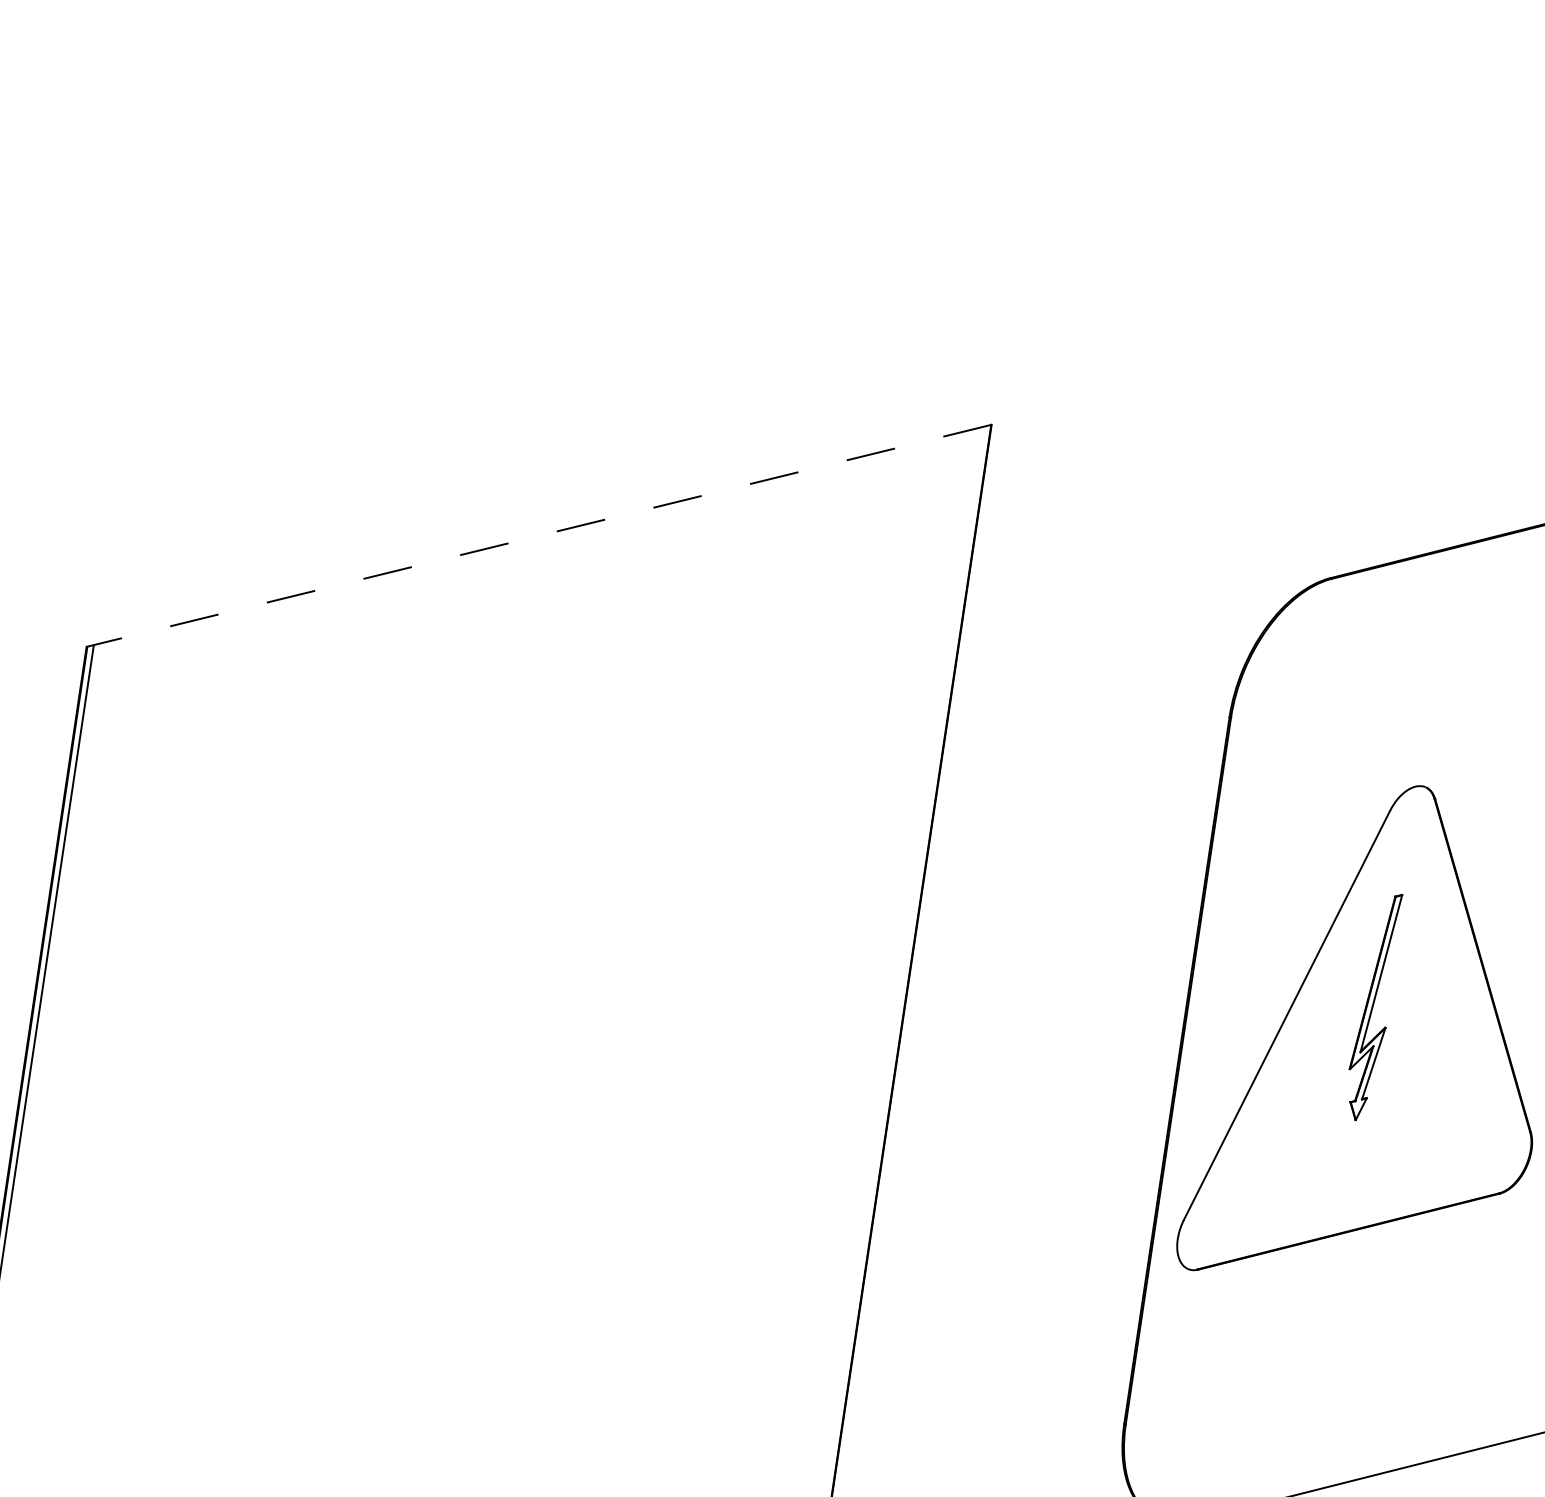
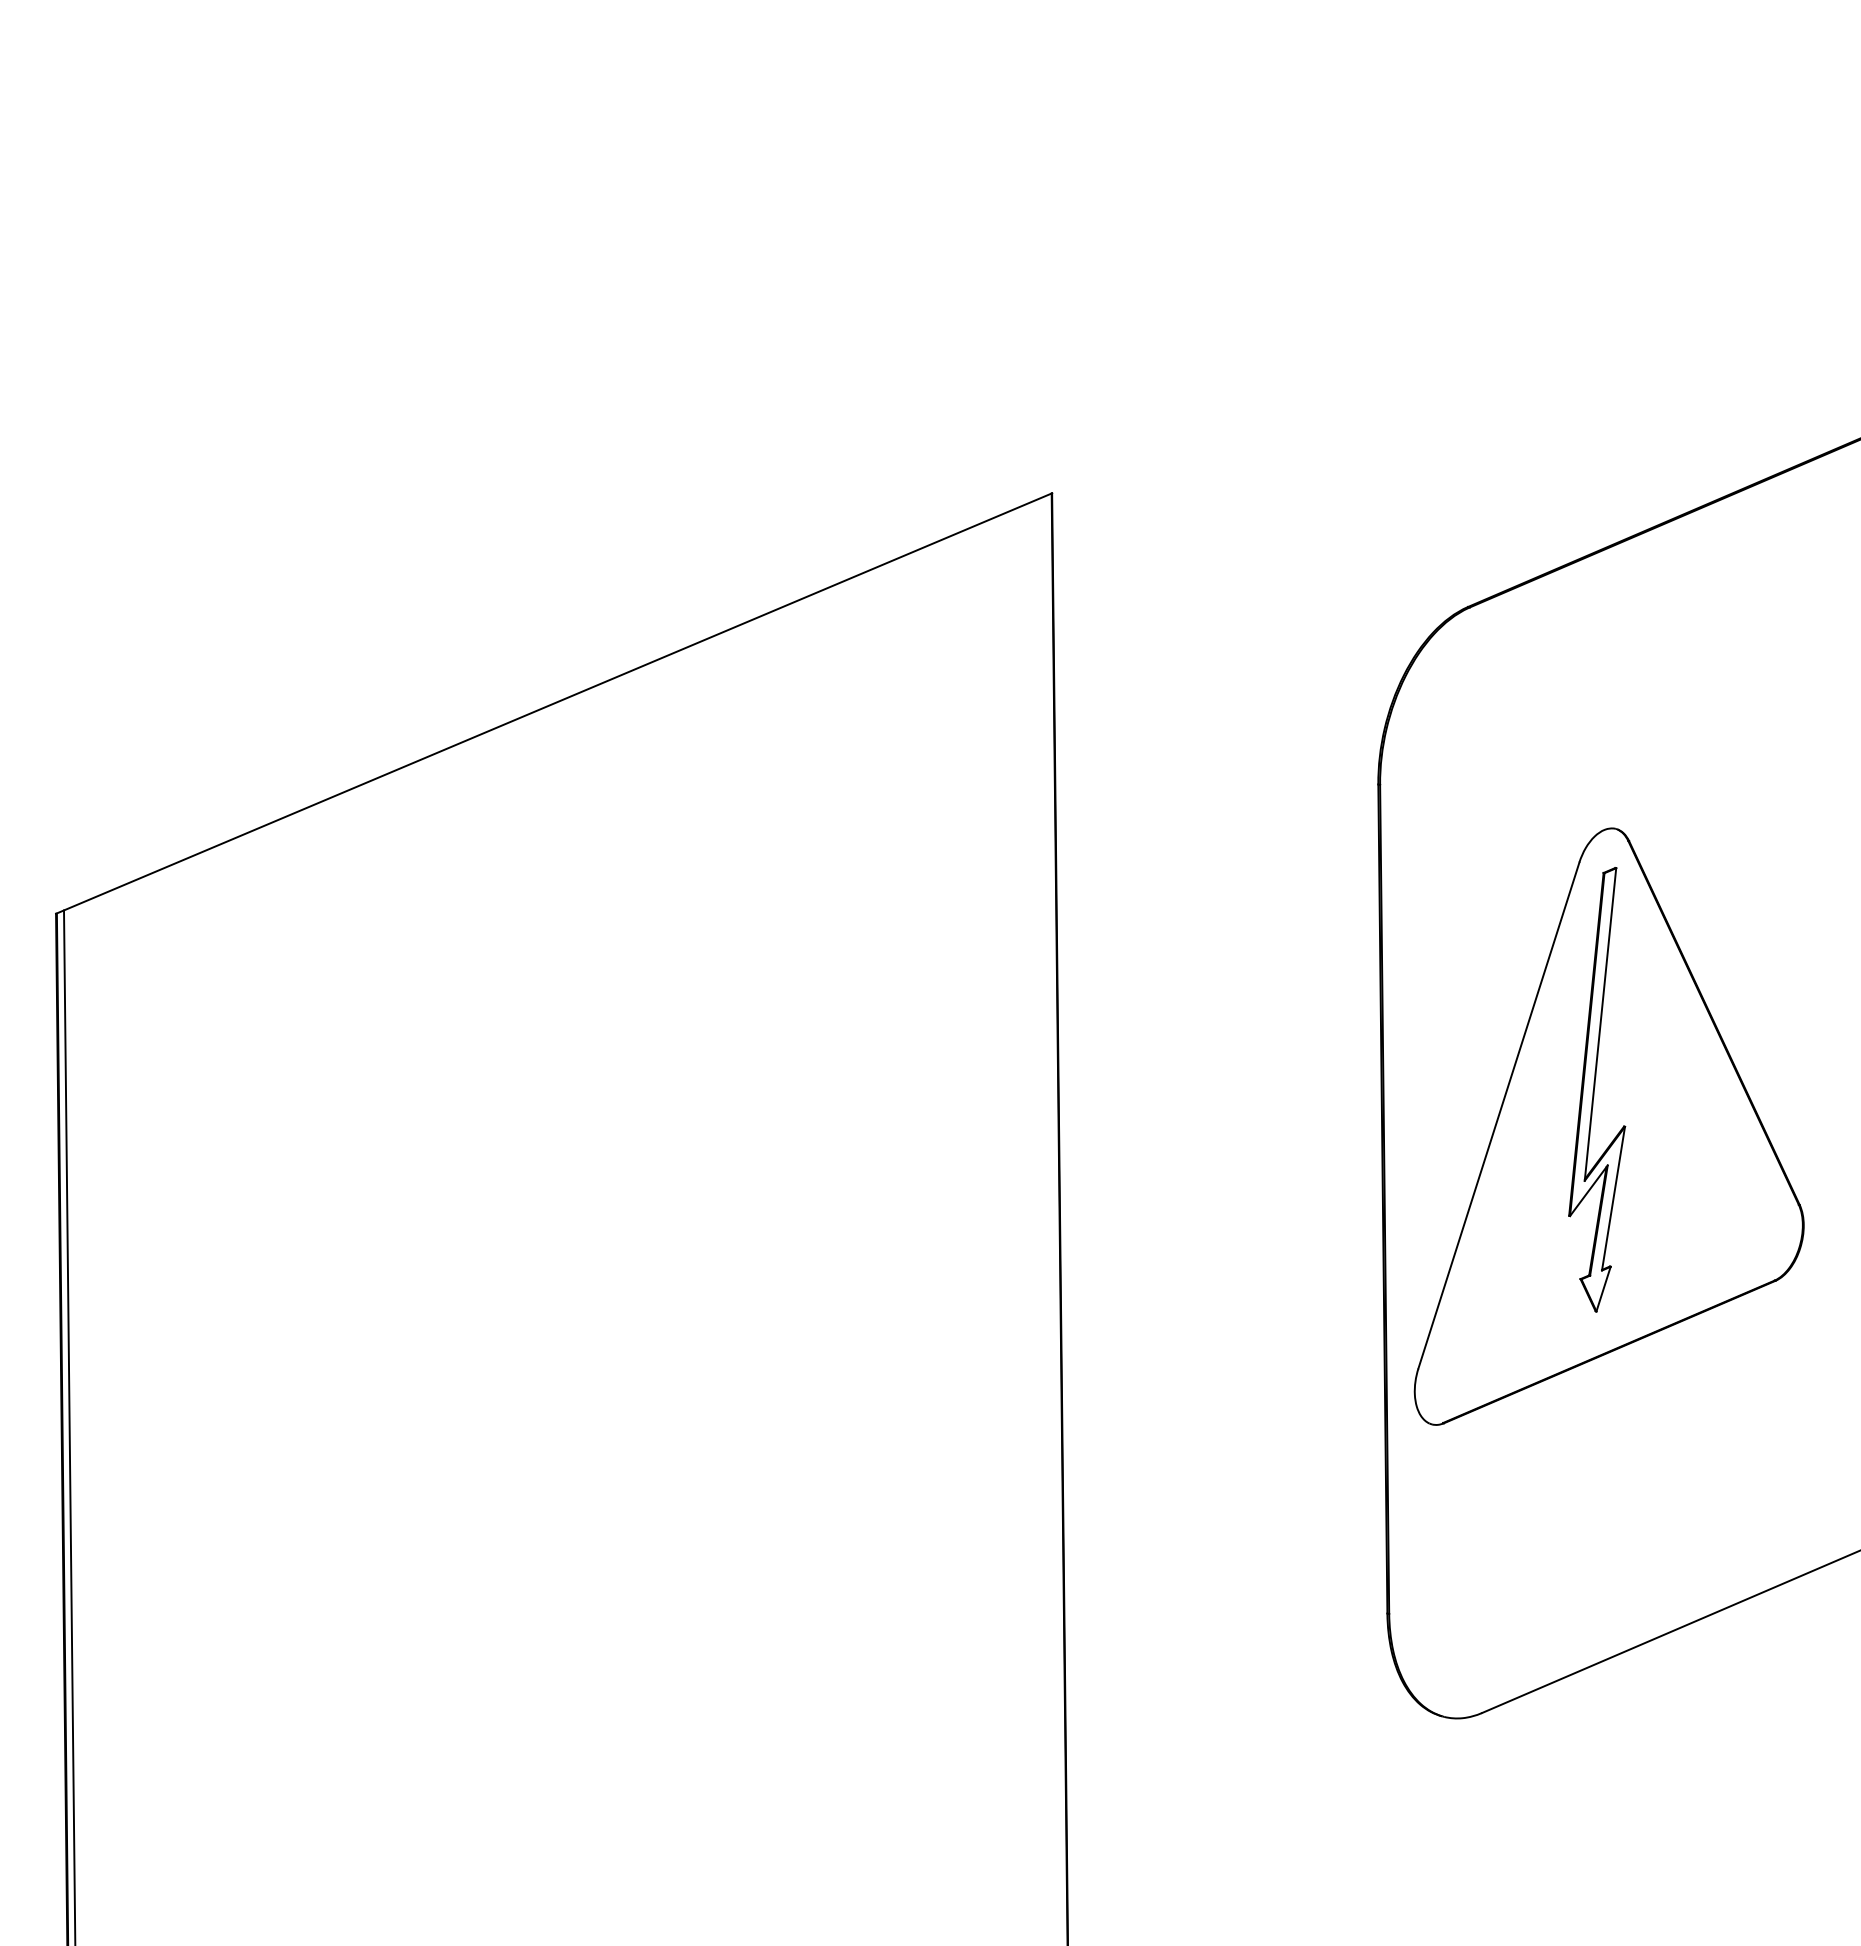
line: (539, 535) -> (554, 703), dashed -> solid
part: (1374, 1006) -> (1597, 1089), size x1.67

